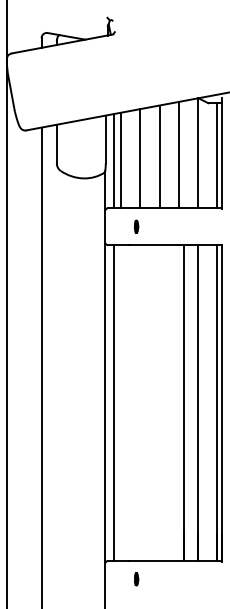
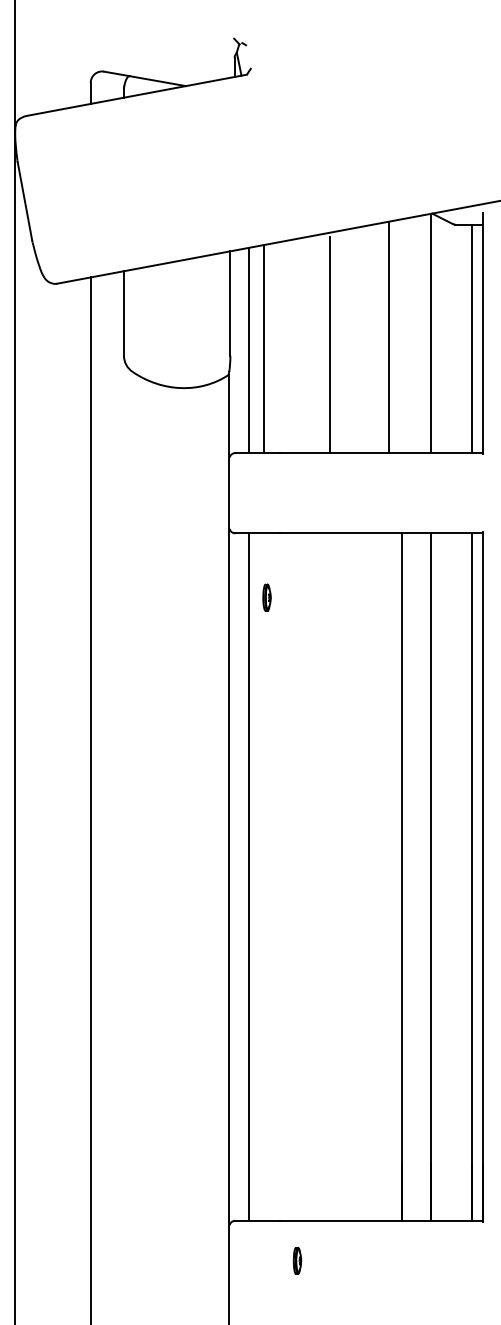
line: (159, 156) -> (347, 340), removed
line: (140, 158) -> (329, 344), moved
part: (136, 226) -> (266, 597), moved

